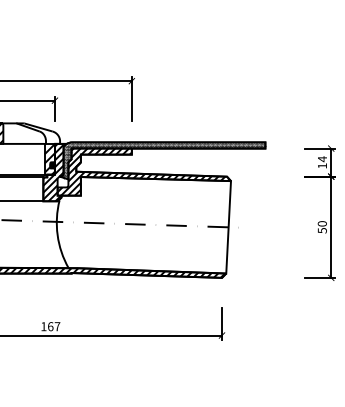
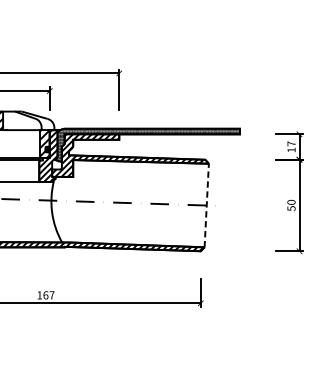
text: (322, 159) -> (291, 144), 14 -> 17
line: (228, 226) -> (206, 204), solid -> dashed

